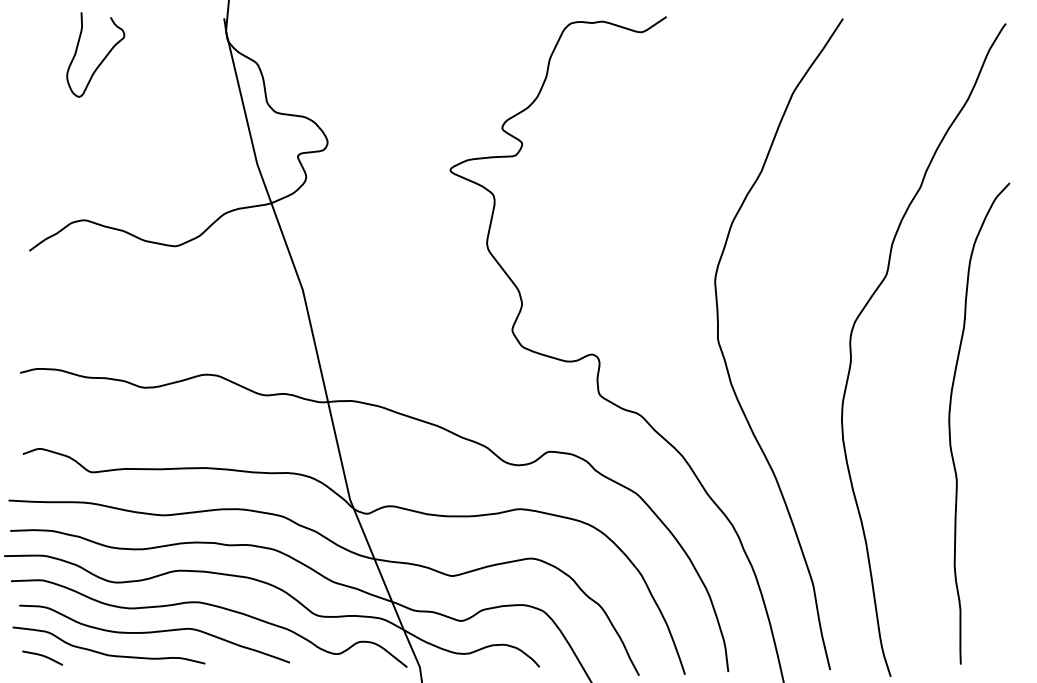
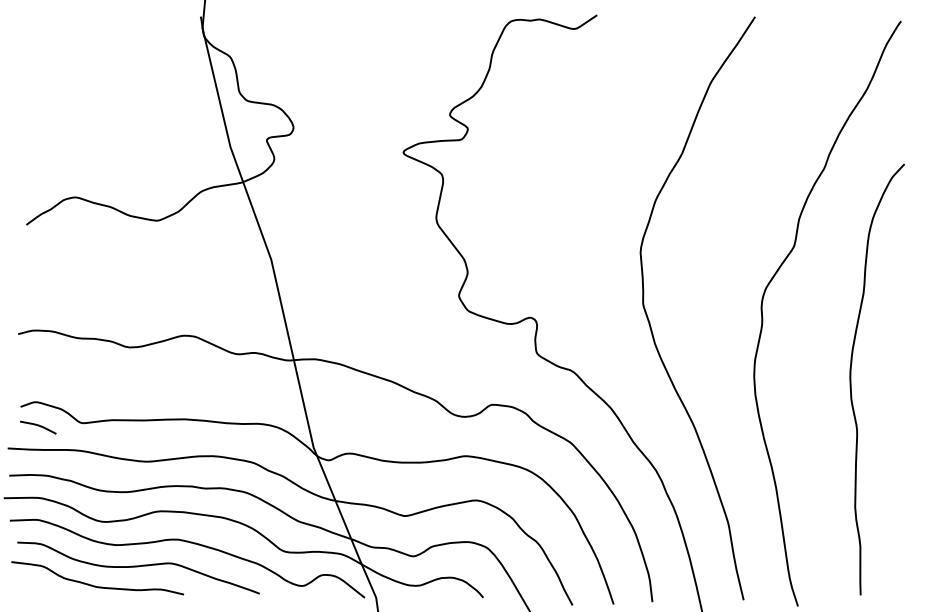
curve: (102, 59) -> (91, 53), removed
line: (42, 656) -> (38, 426), moved

